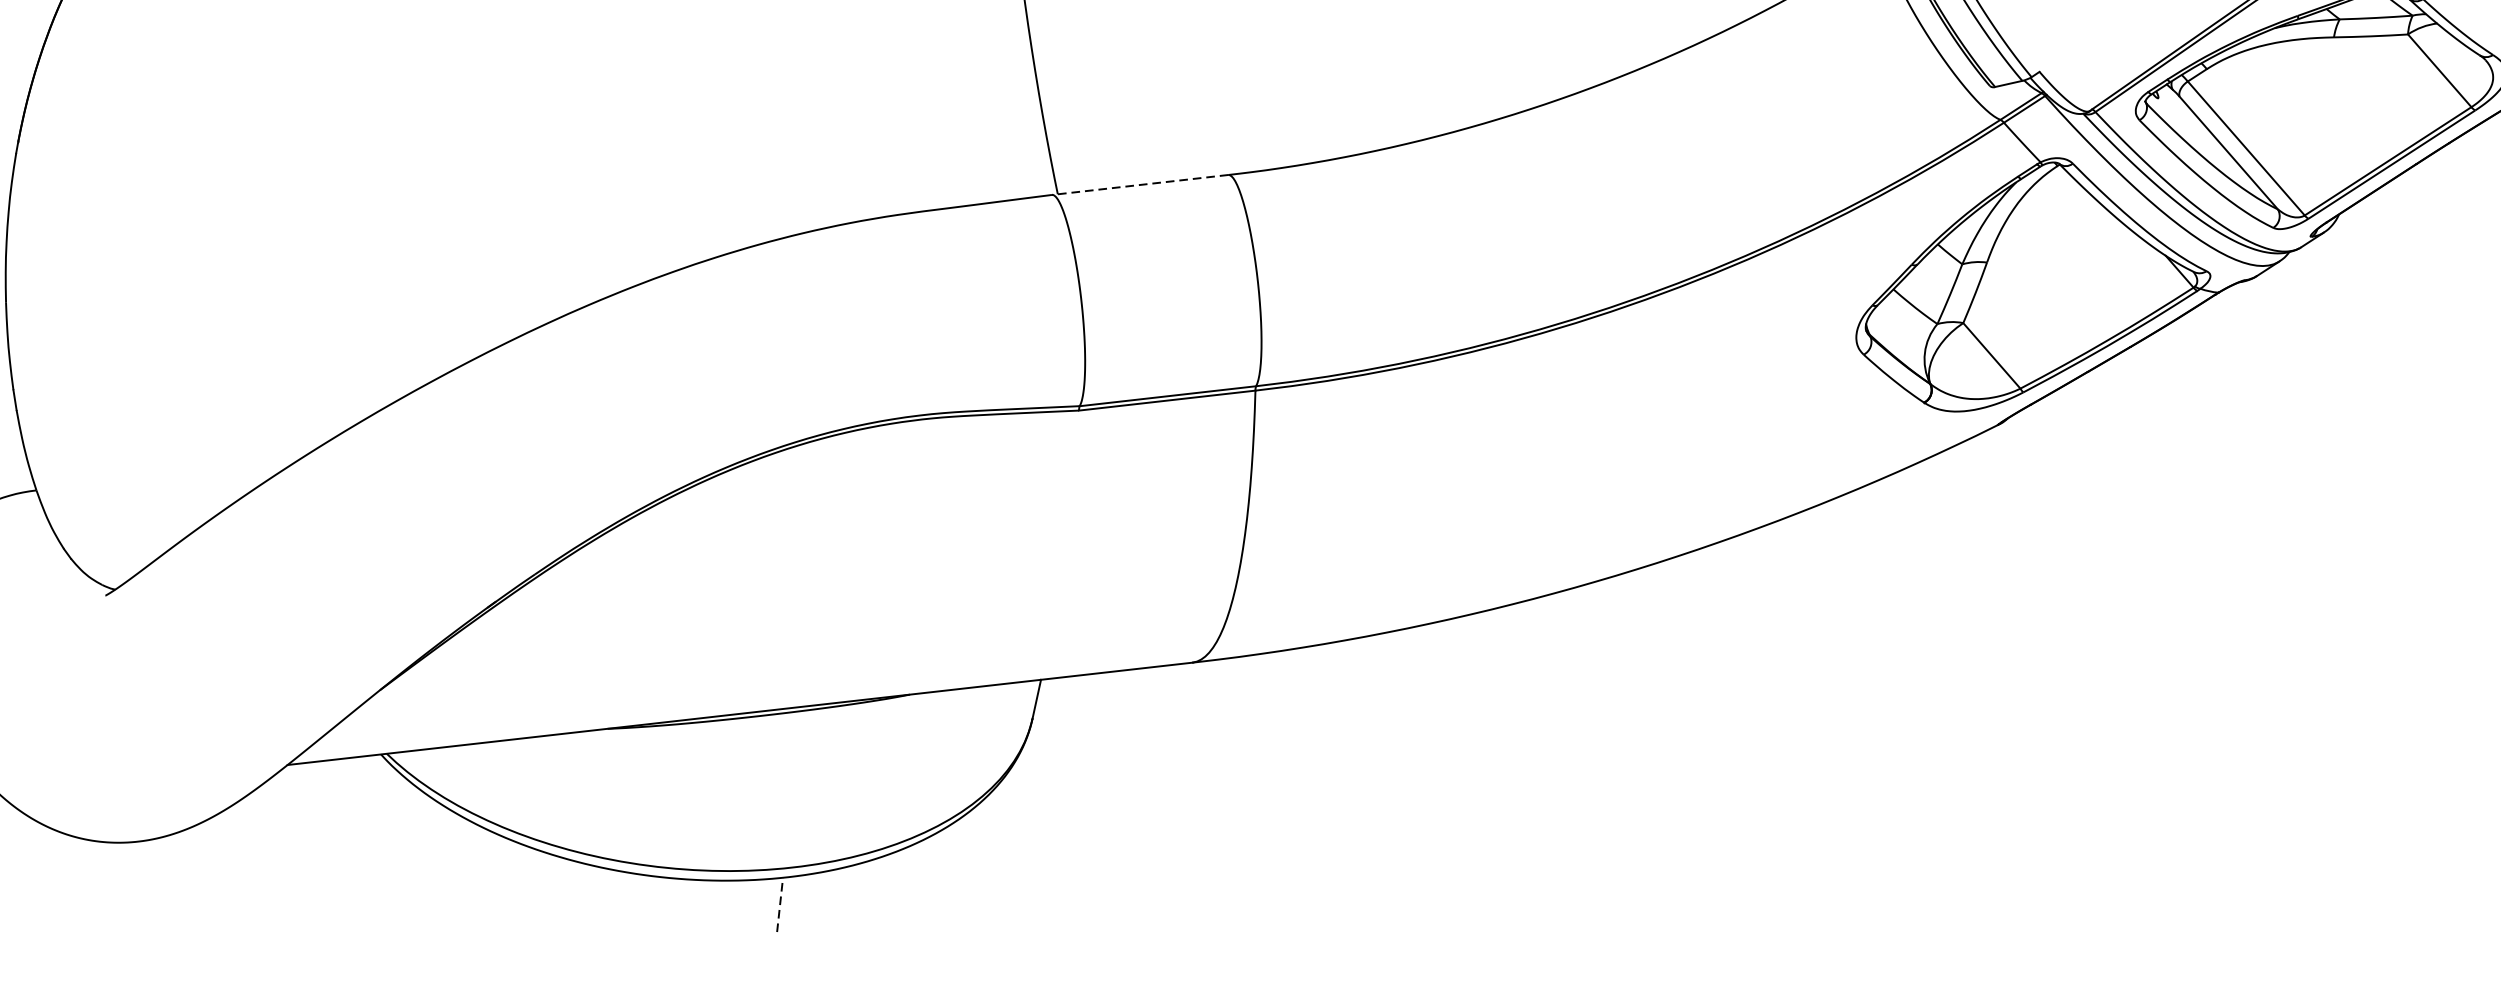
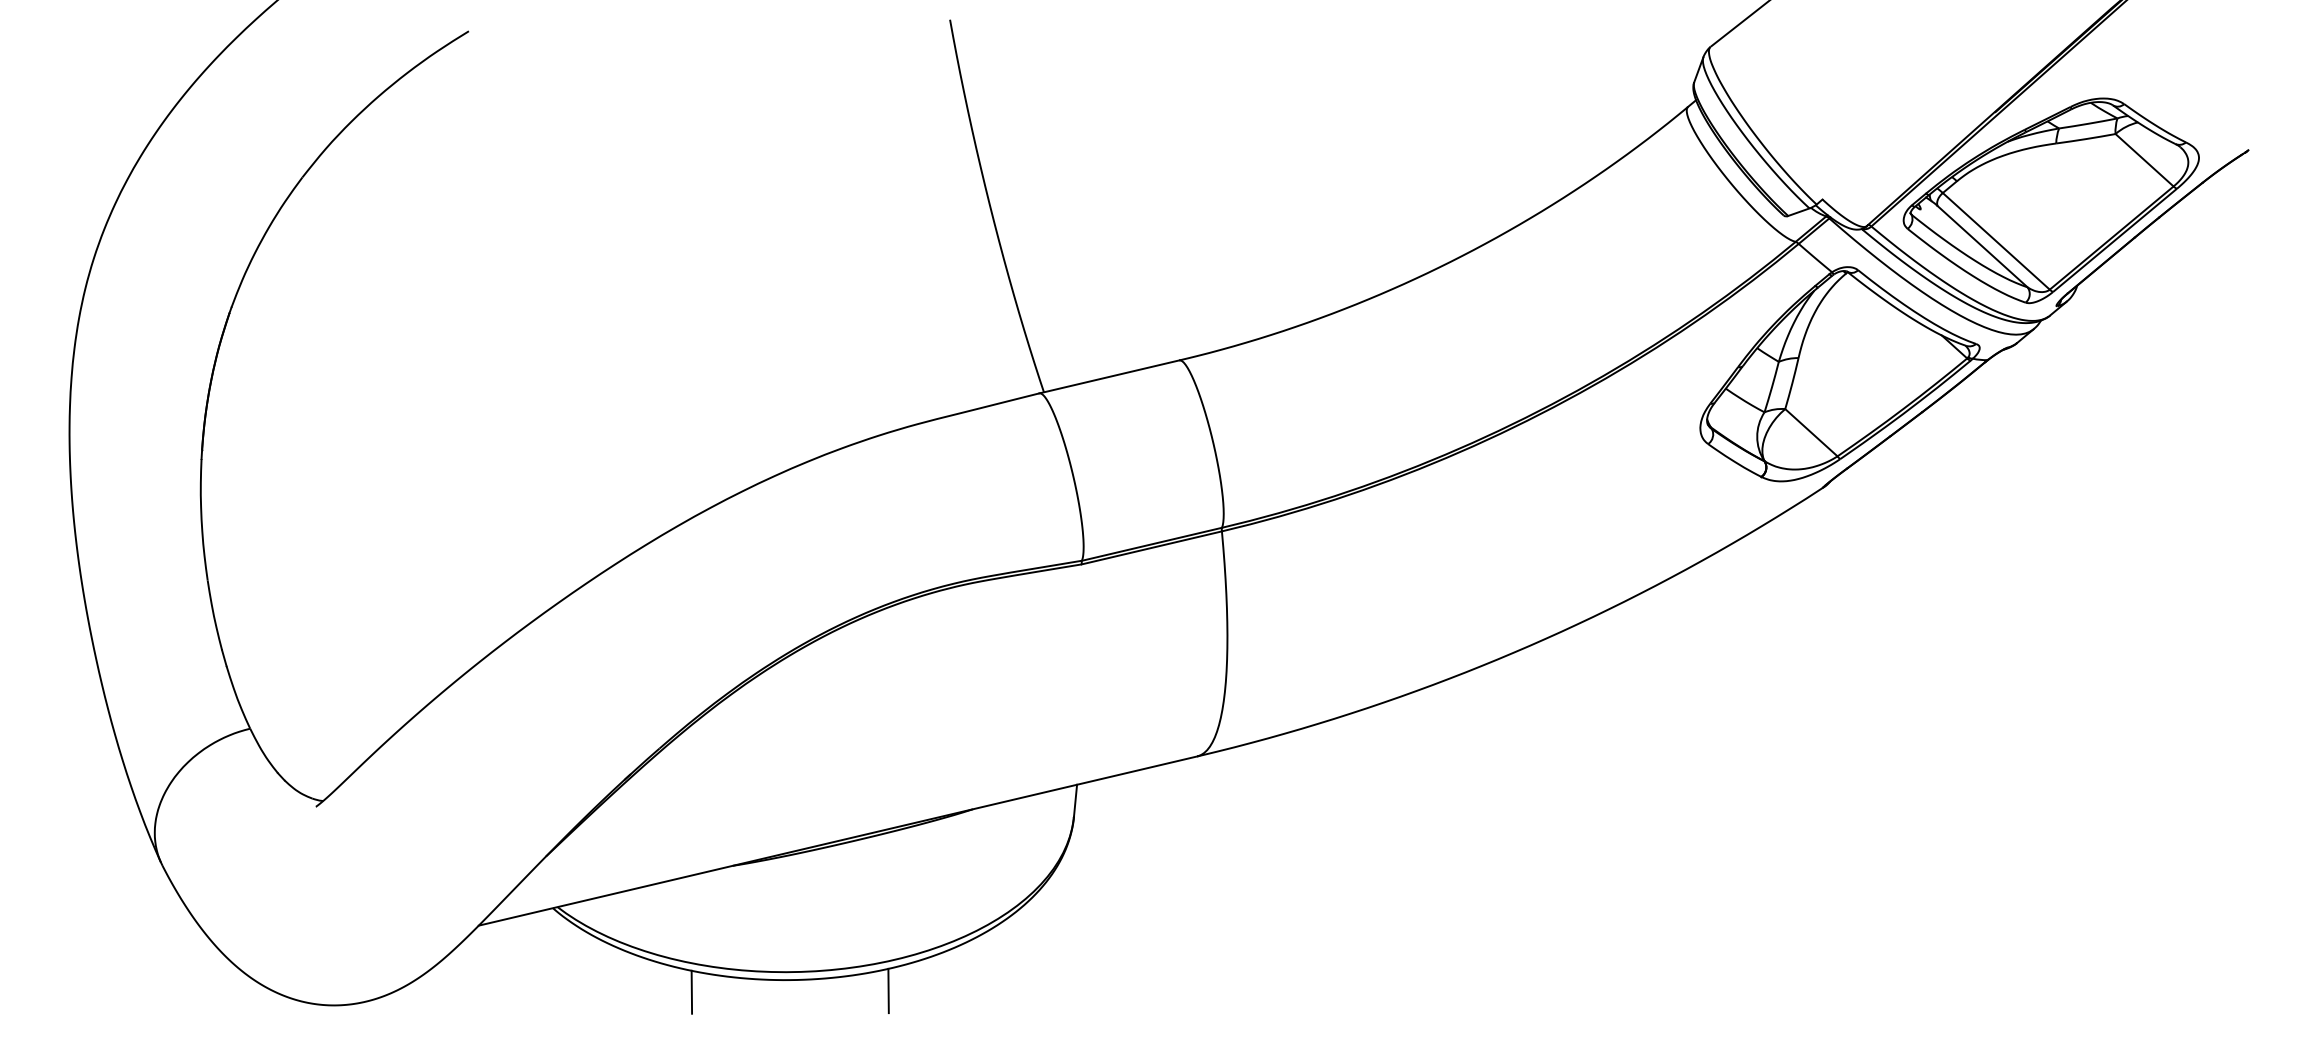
line: (1140, 184) -> (1109, 376), dashed -> solid
line: (538, 876) -> (691, 991), added
line: (780, 904) -> (888, 990), dashed -> solid

